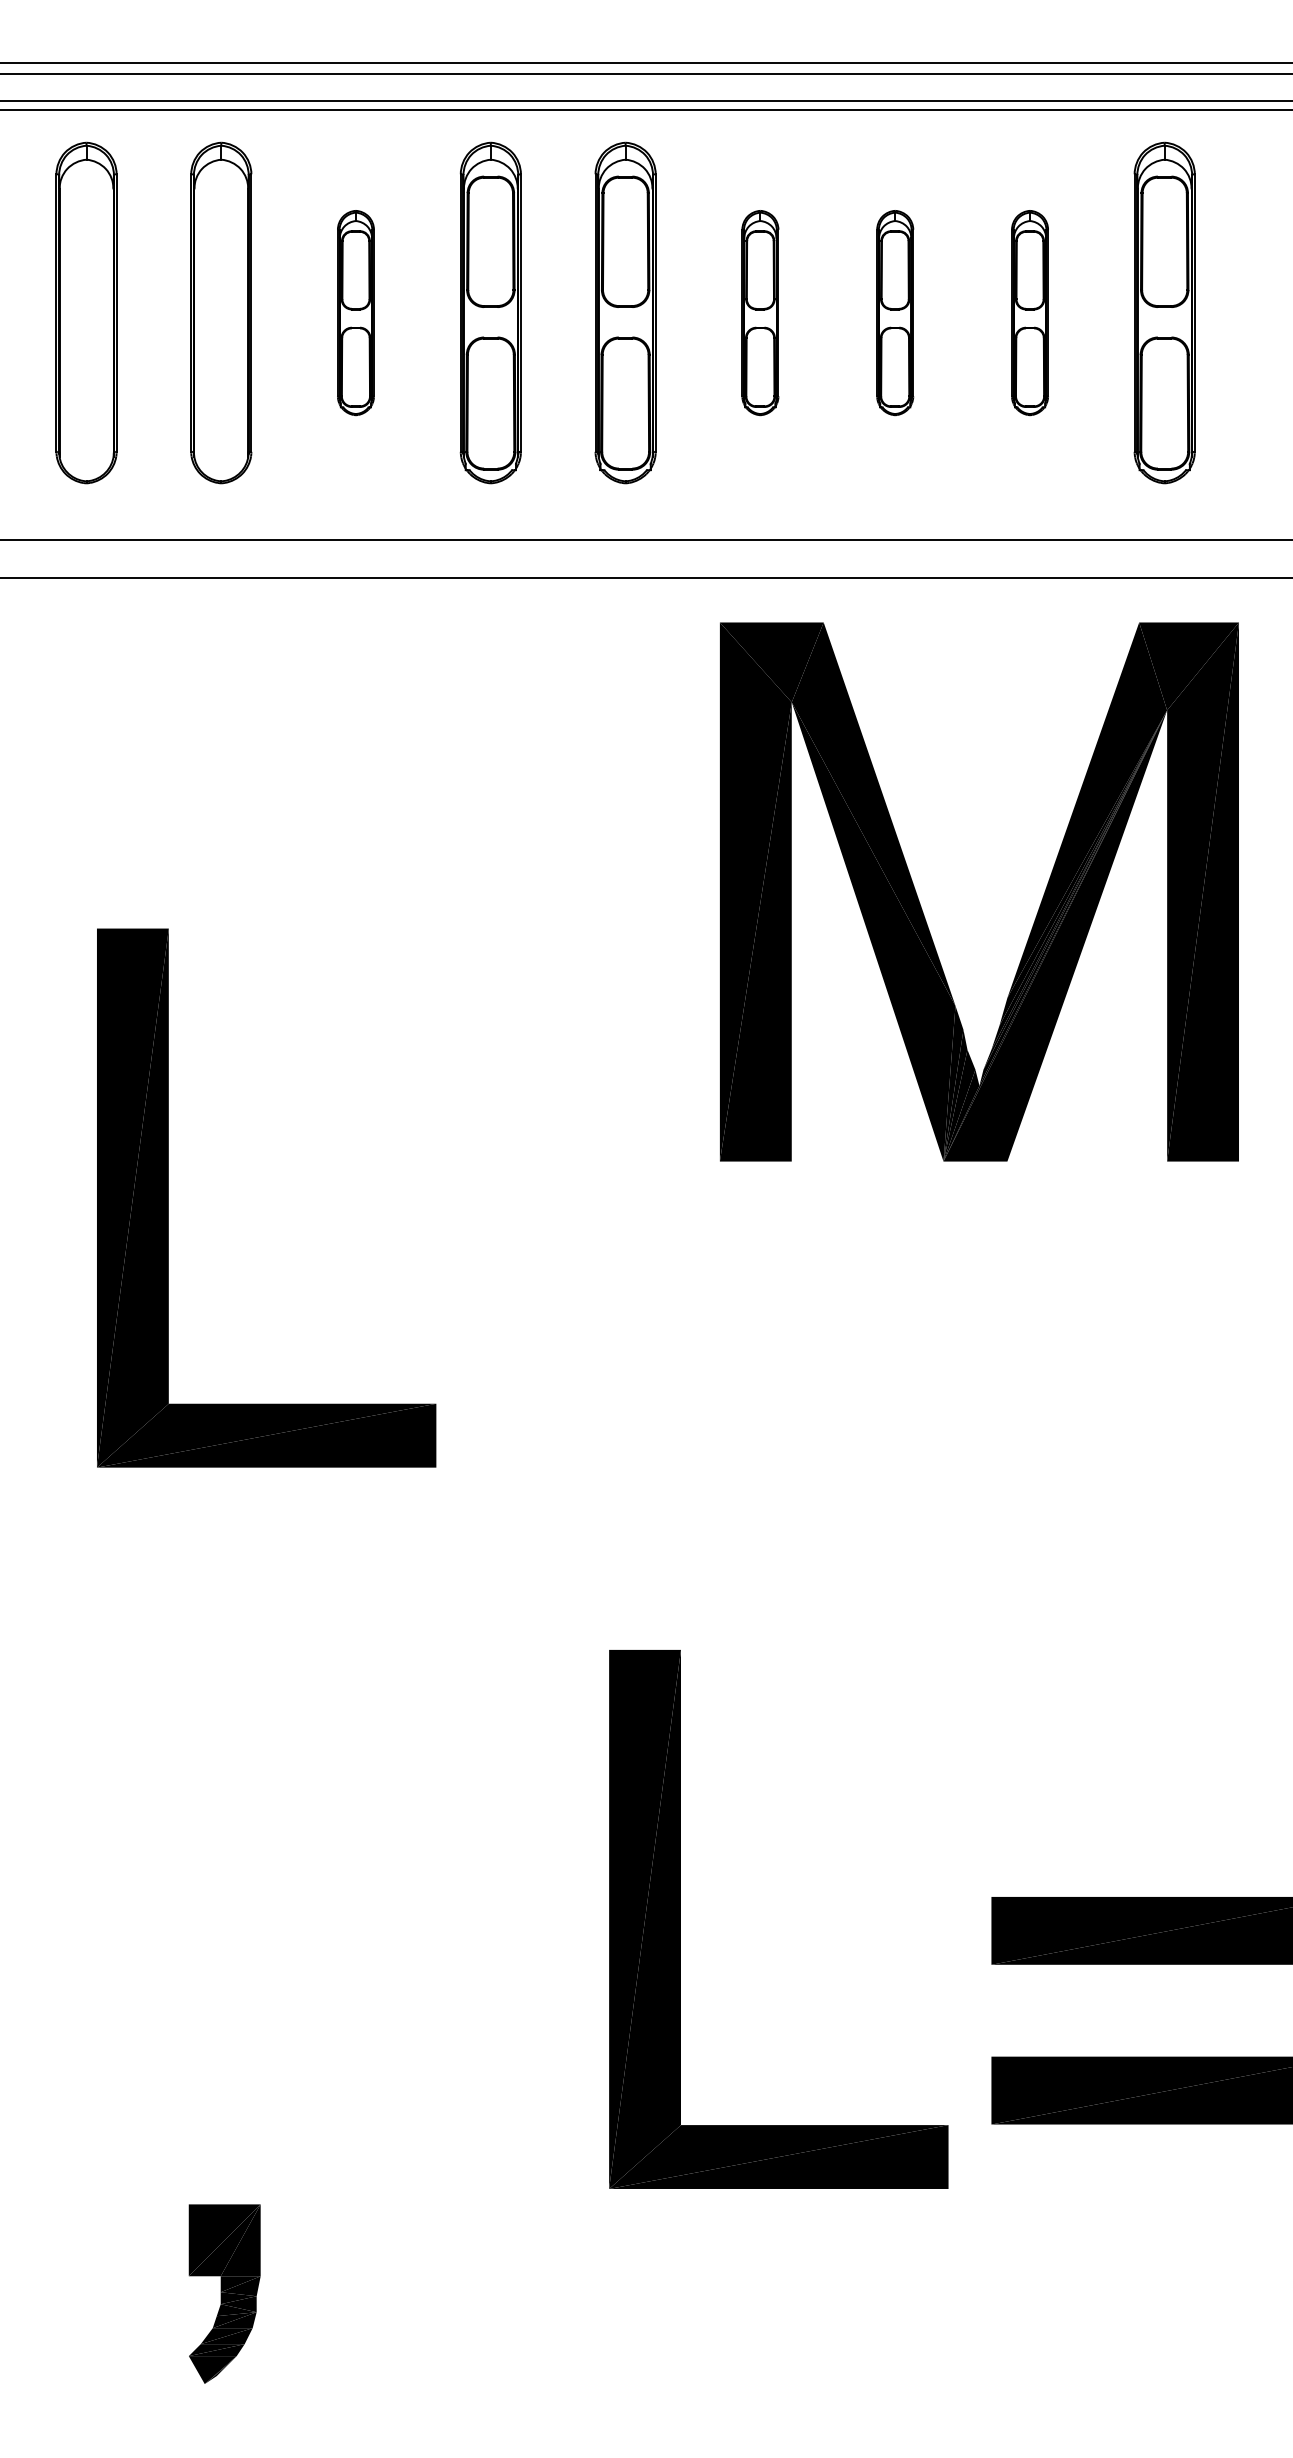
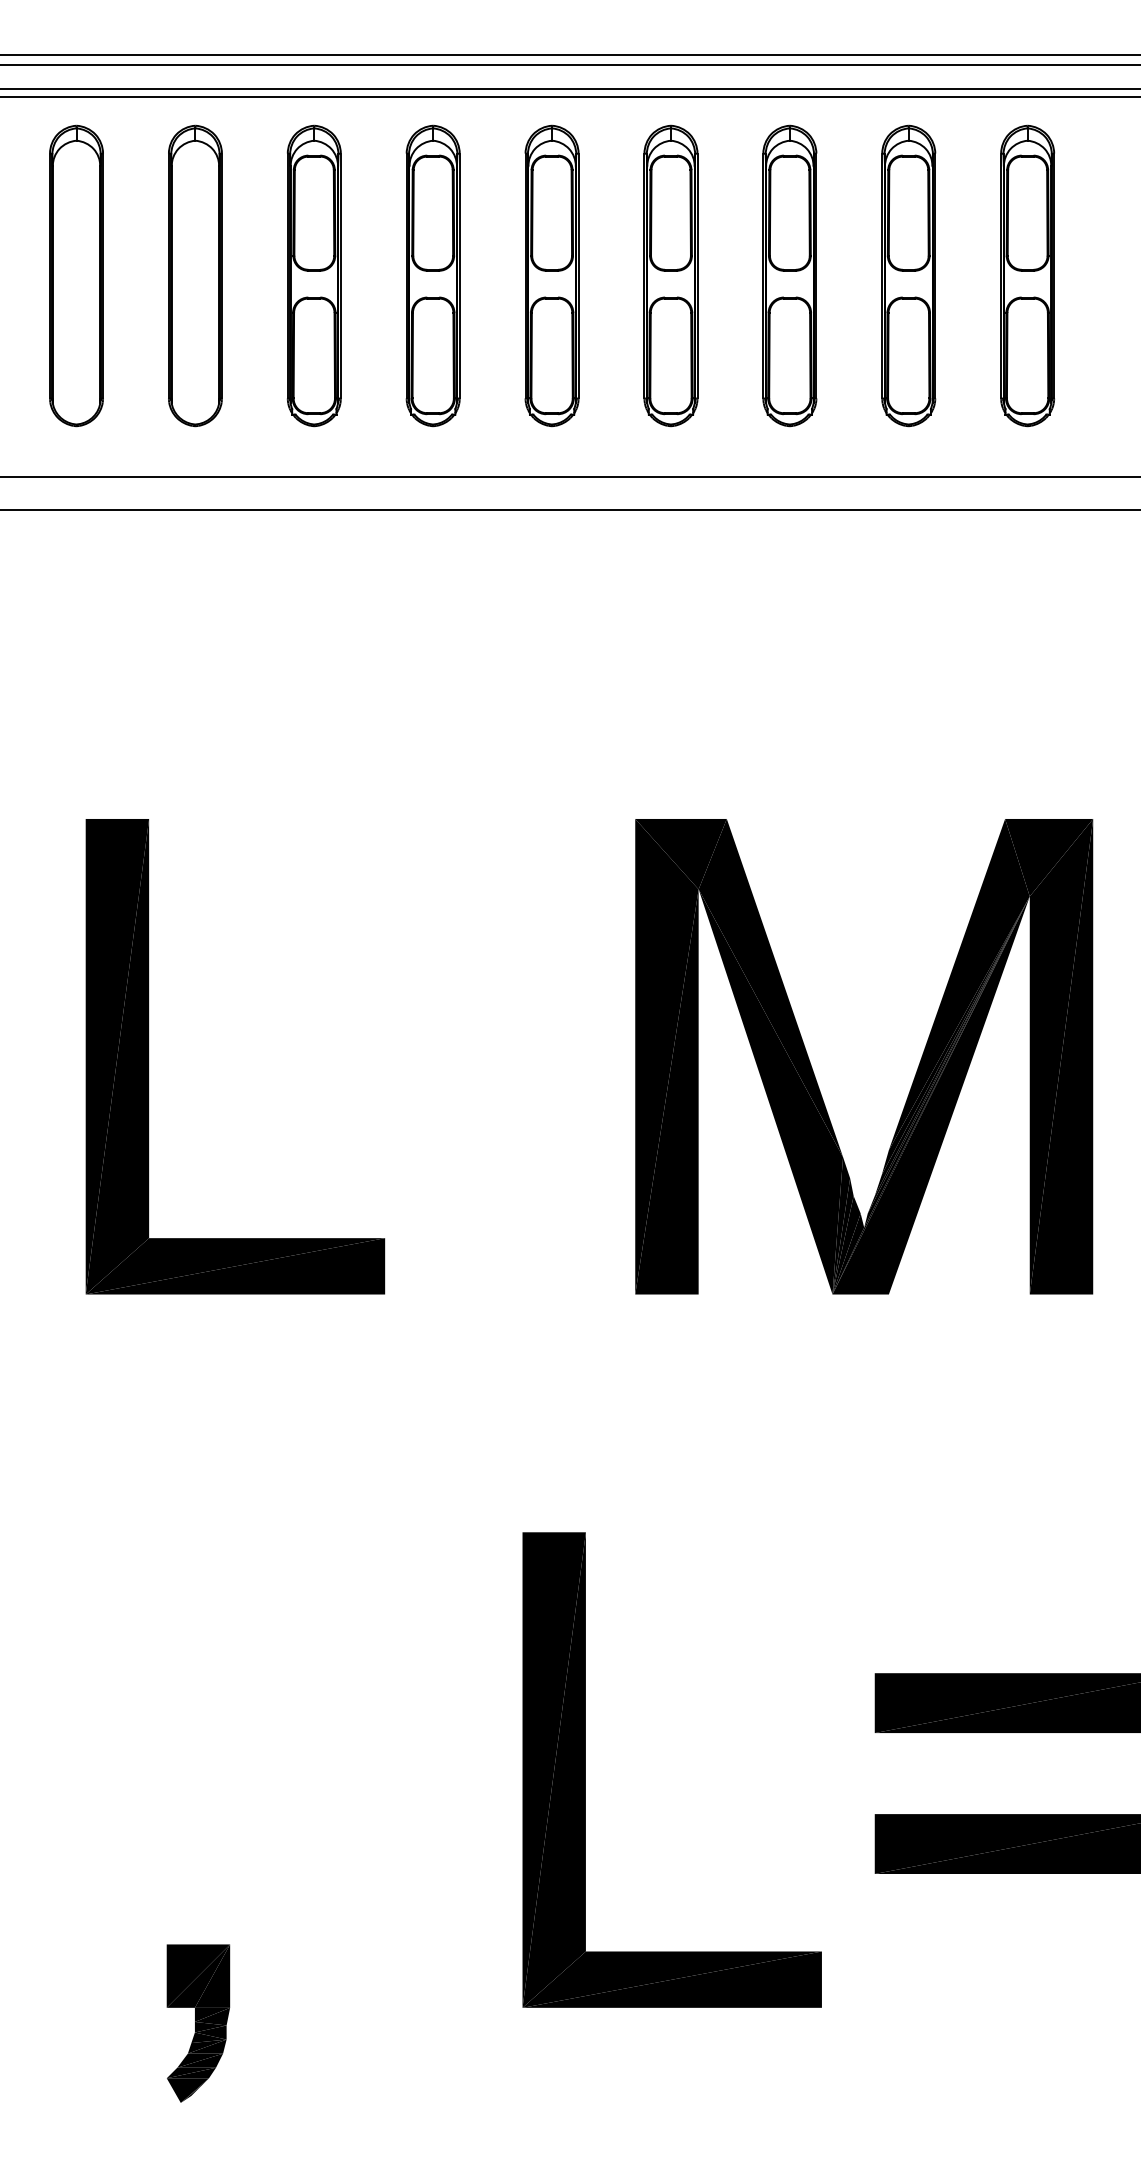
part: (355, 312) -> (313, 275), size x1.67
part: (759, 312) -> (670, 275), size x1.67
part: (894, 312) -> (789, 275), size x1.67
part: (1029, 312) -> (908, 275), size x1.67
part: (923, 911) -> (814, 1073), moved
part: (680, 1918) -> (585, 1769), moved

